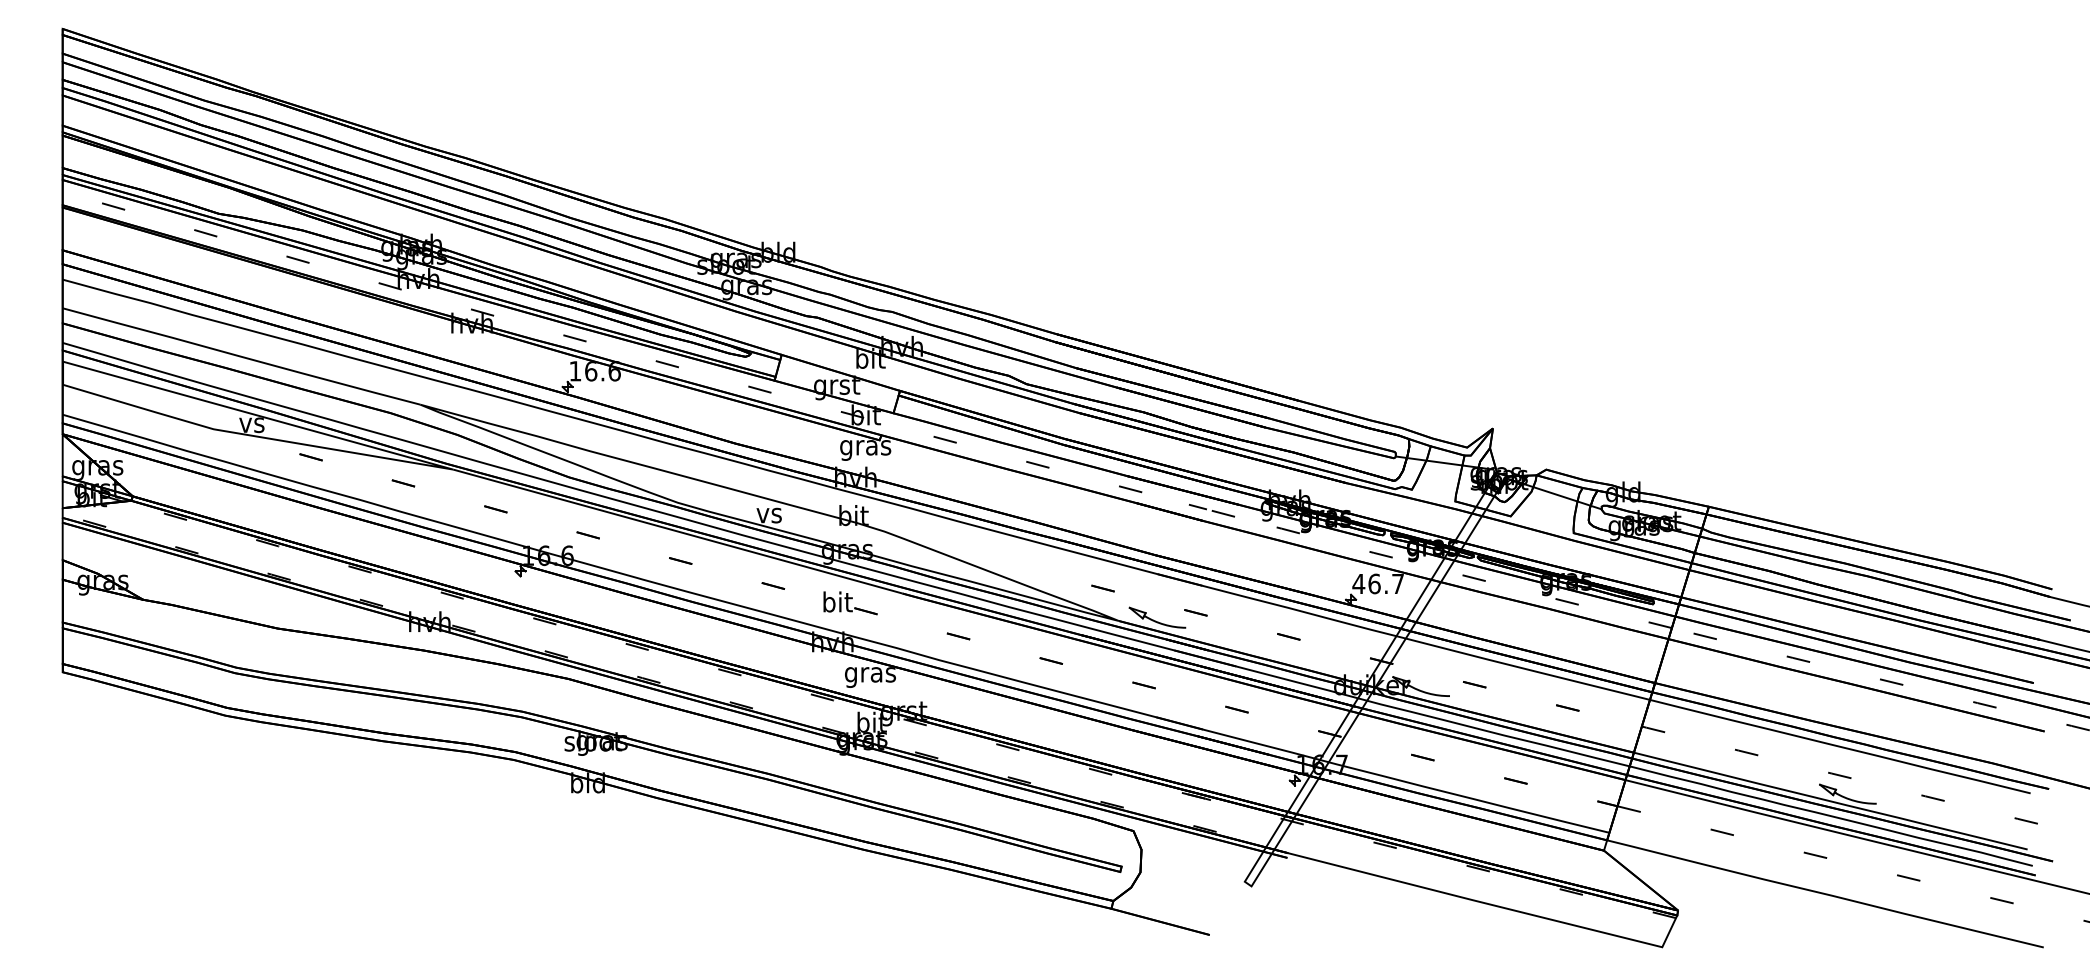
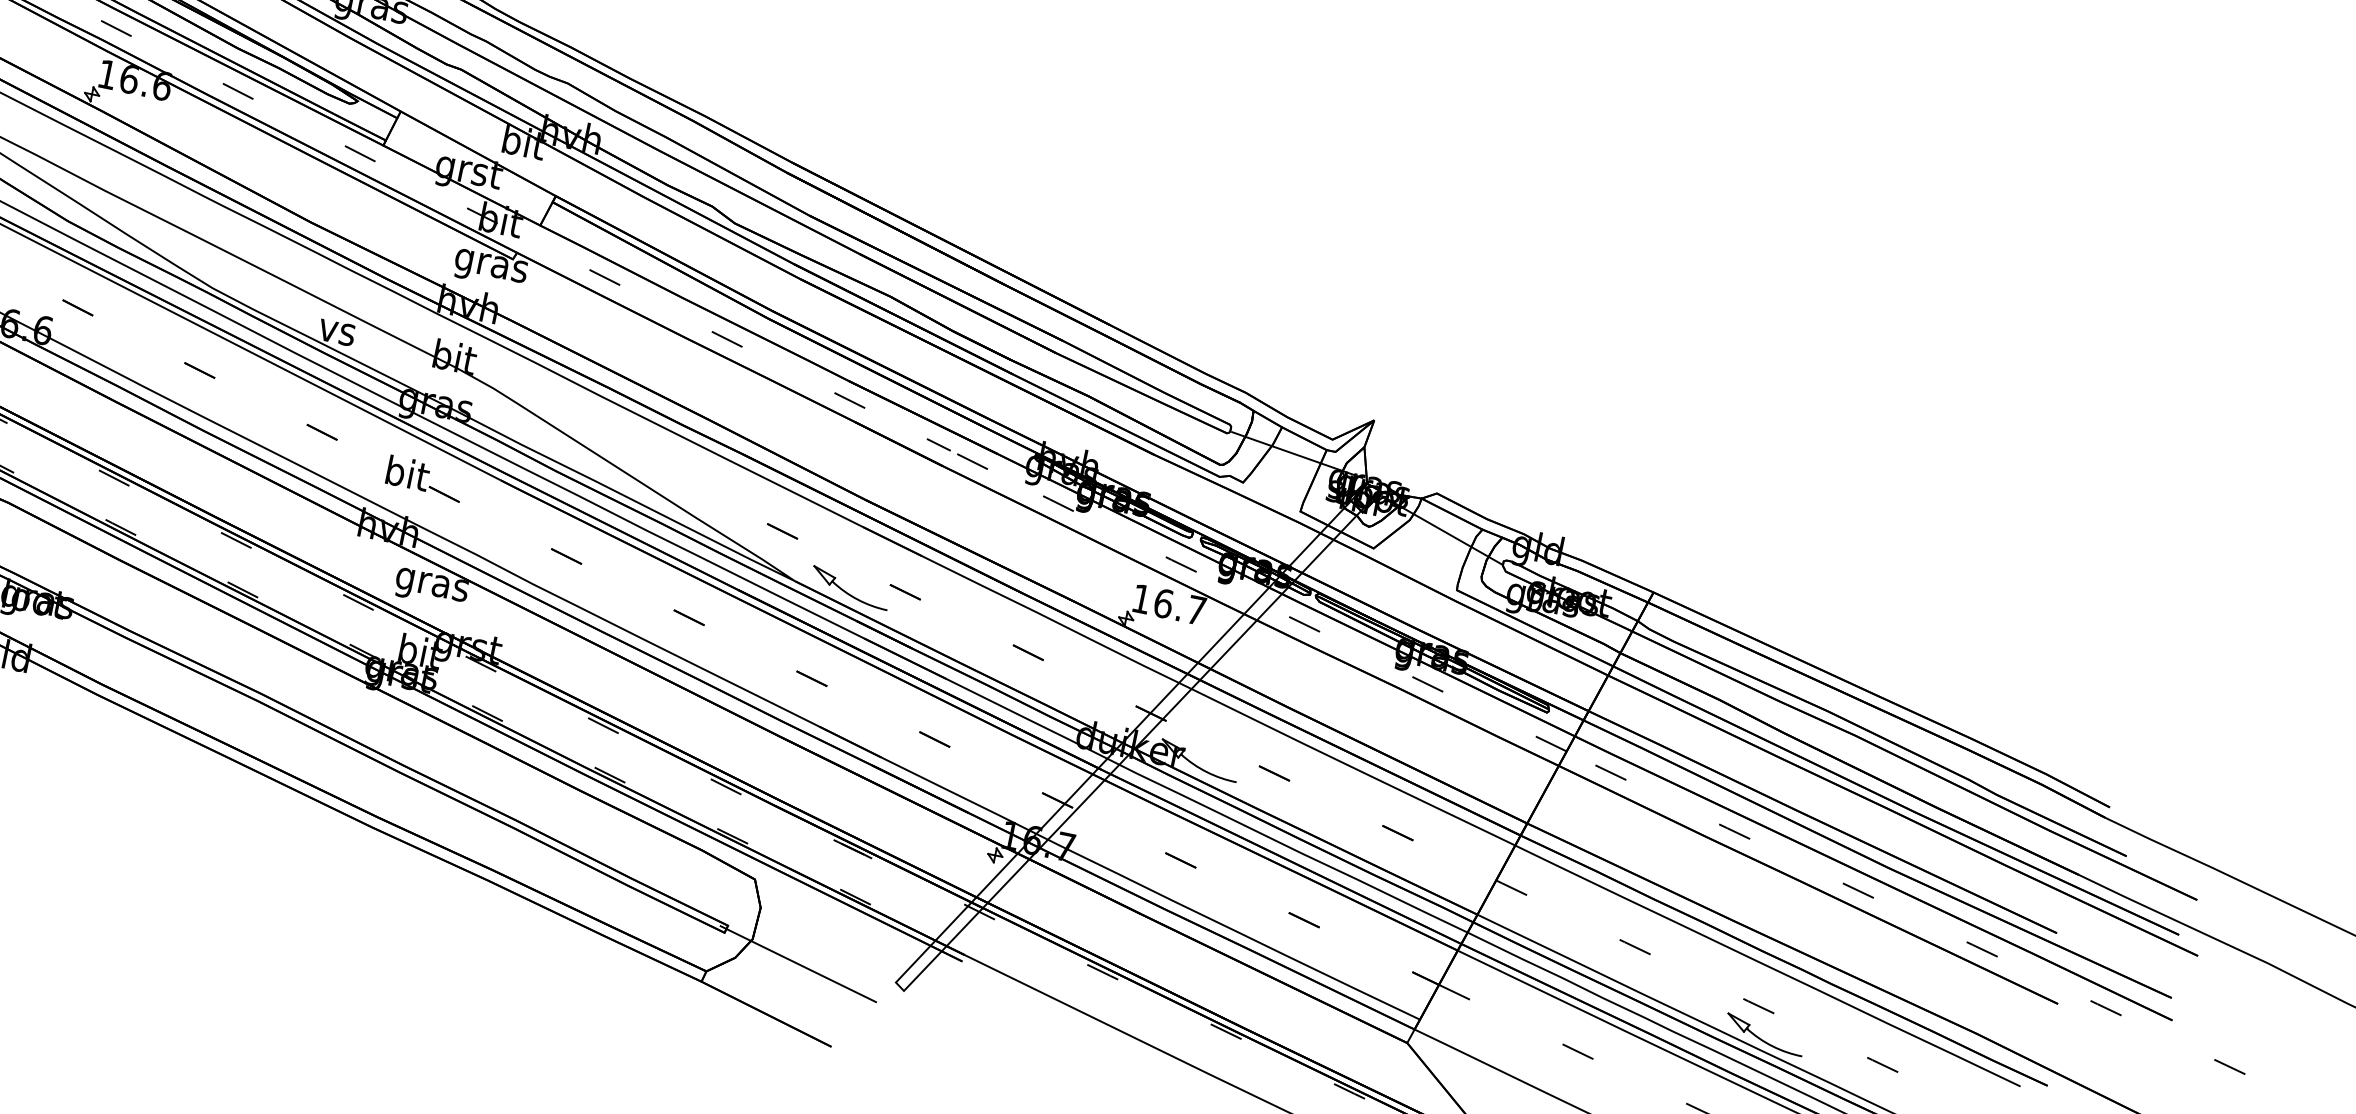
text: (1358, 583) -> (1141, 598), 46.7 -> 16.7
line: (1174, 882) -> (797, 963), added

